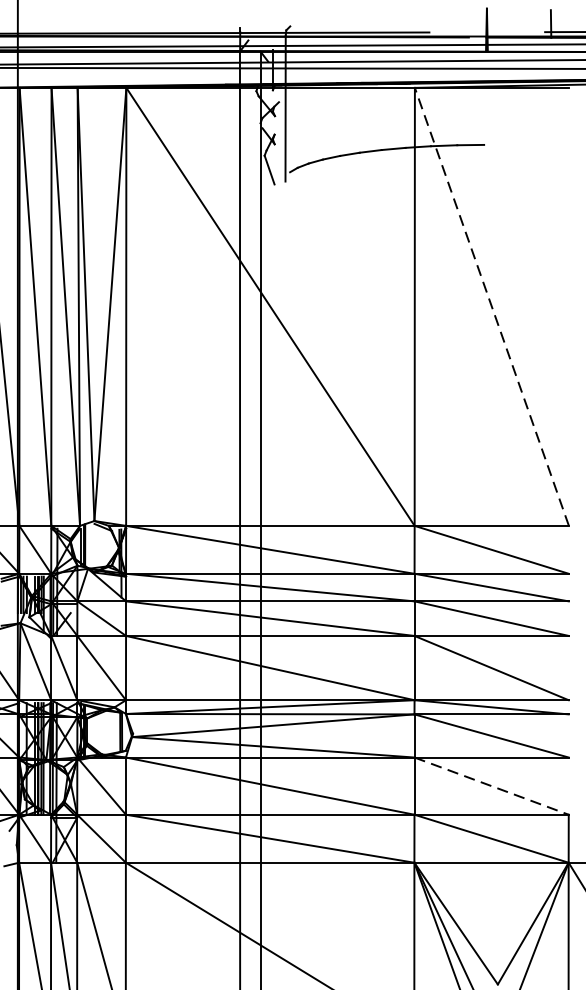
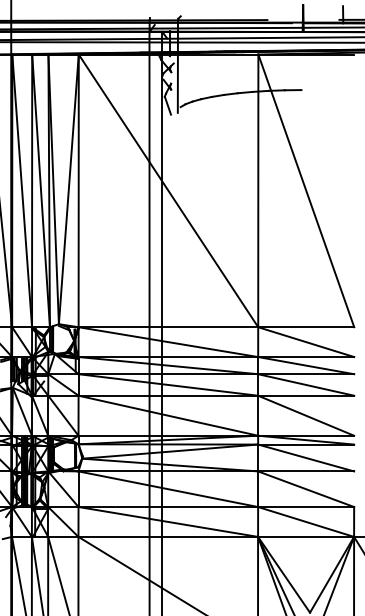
line: (492, 306) -> (306, 190), dashed -> solid
line: (492, 786) -> (306, 489), dashed -> solid

